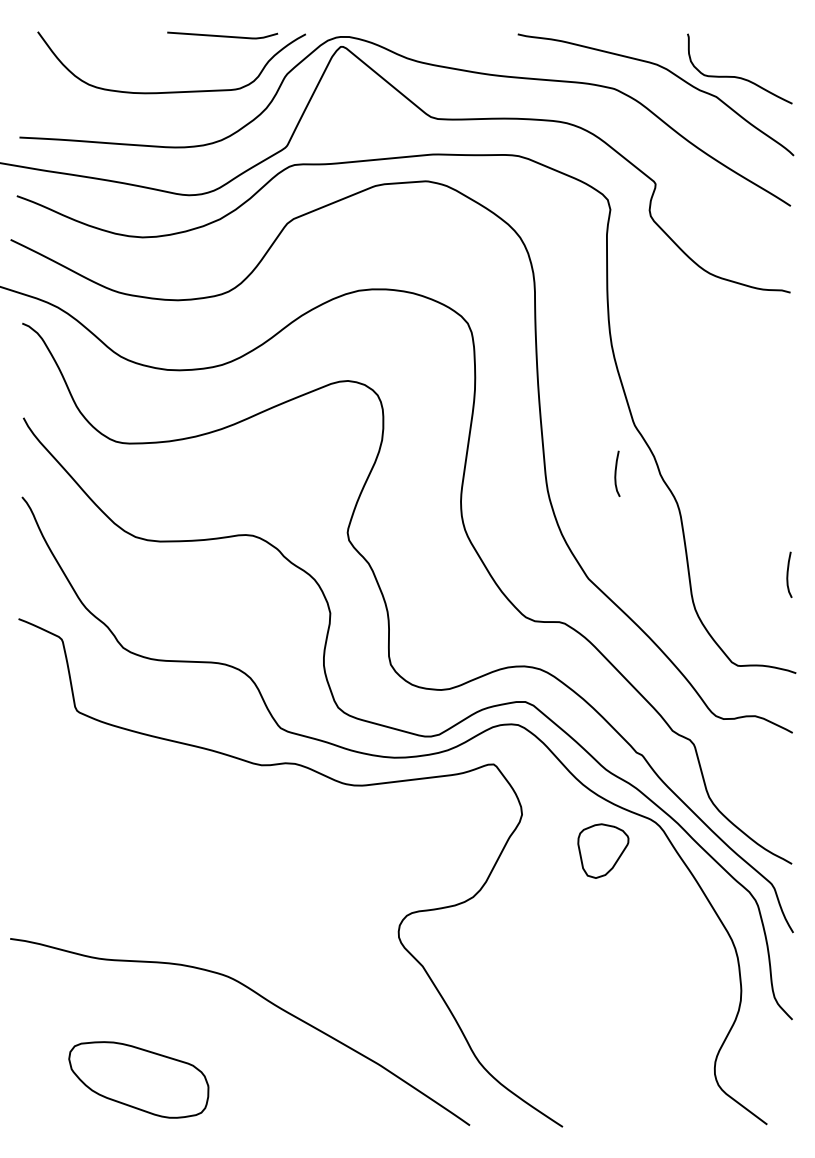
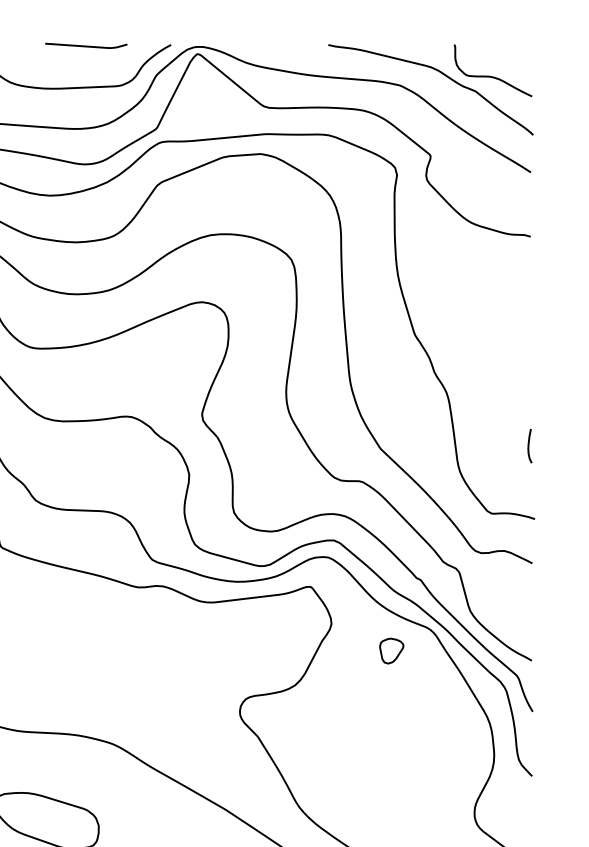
curve: (222, 35) -> (86, 45), moved
curve: (616, 473) -> (401, 370), removed
part: (602, 850) -> (391, 650), size x0.62

